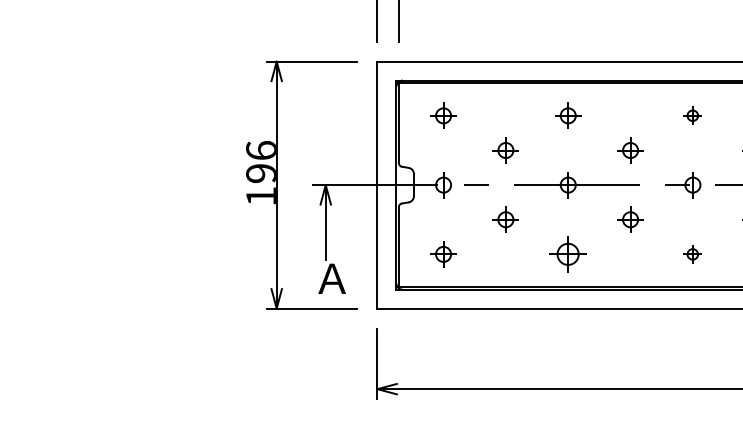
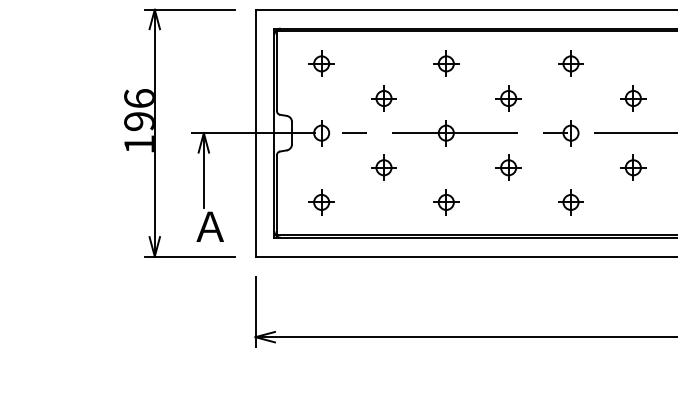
part: (692, 115) -> (570, 63), size x1.43
part: (568, 254) -> (446, 202), size x0.71
part: (692, 254) -> (570, 202), size x1.43

